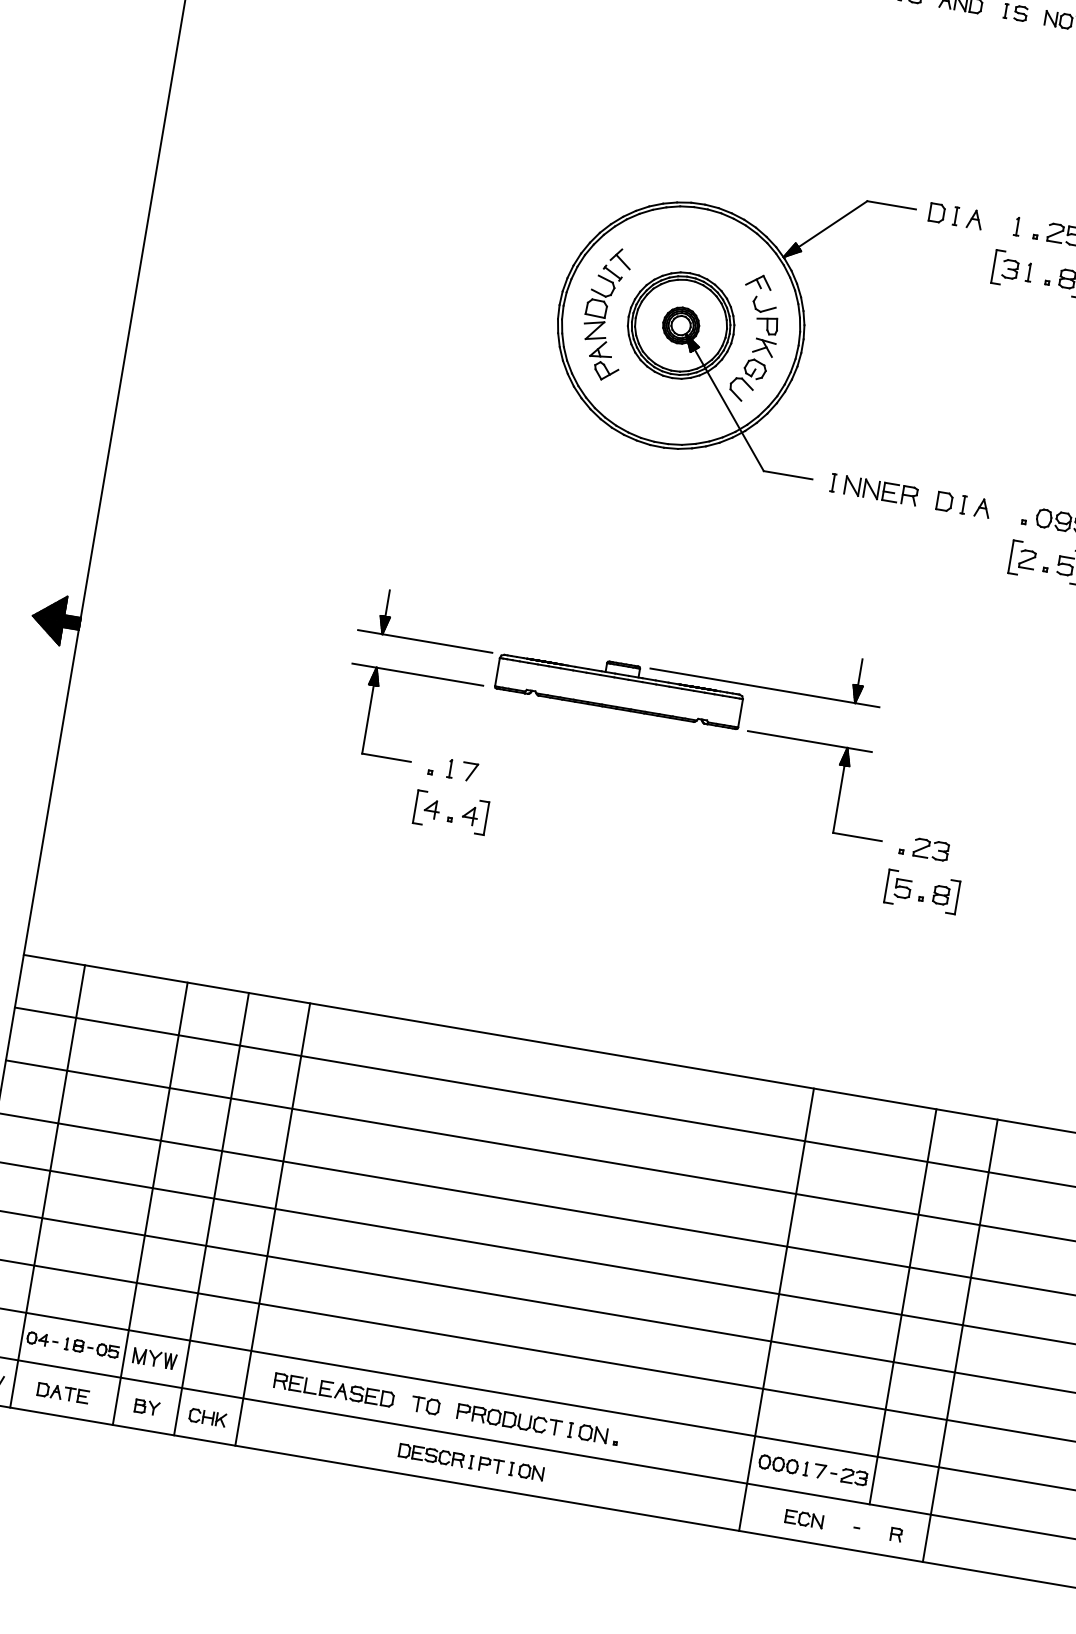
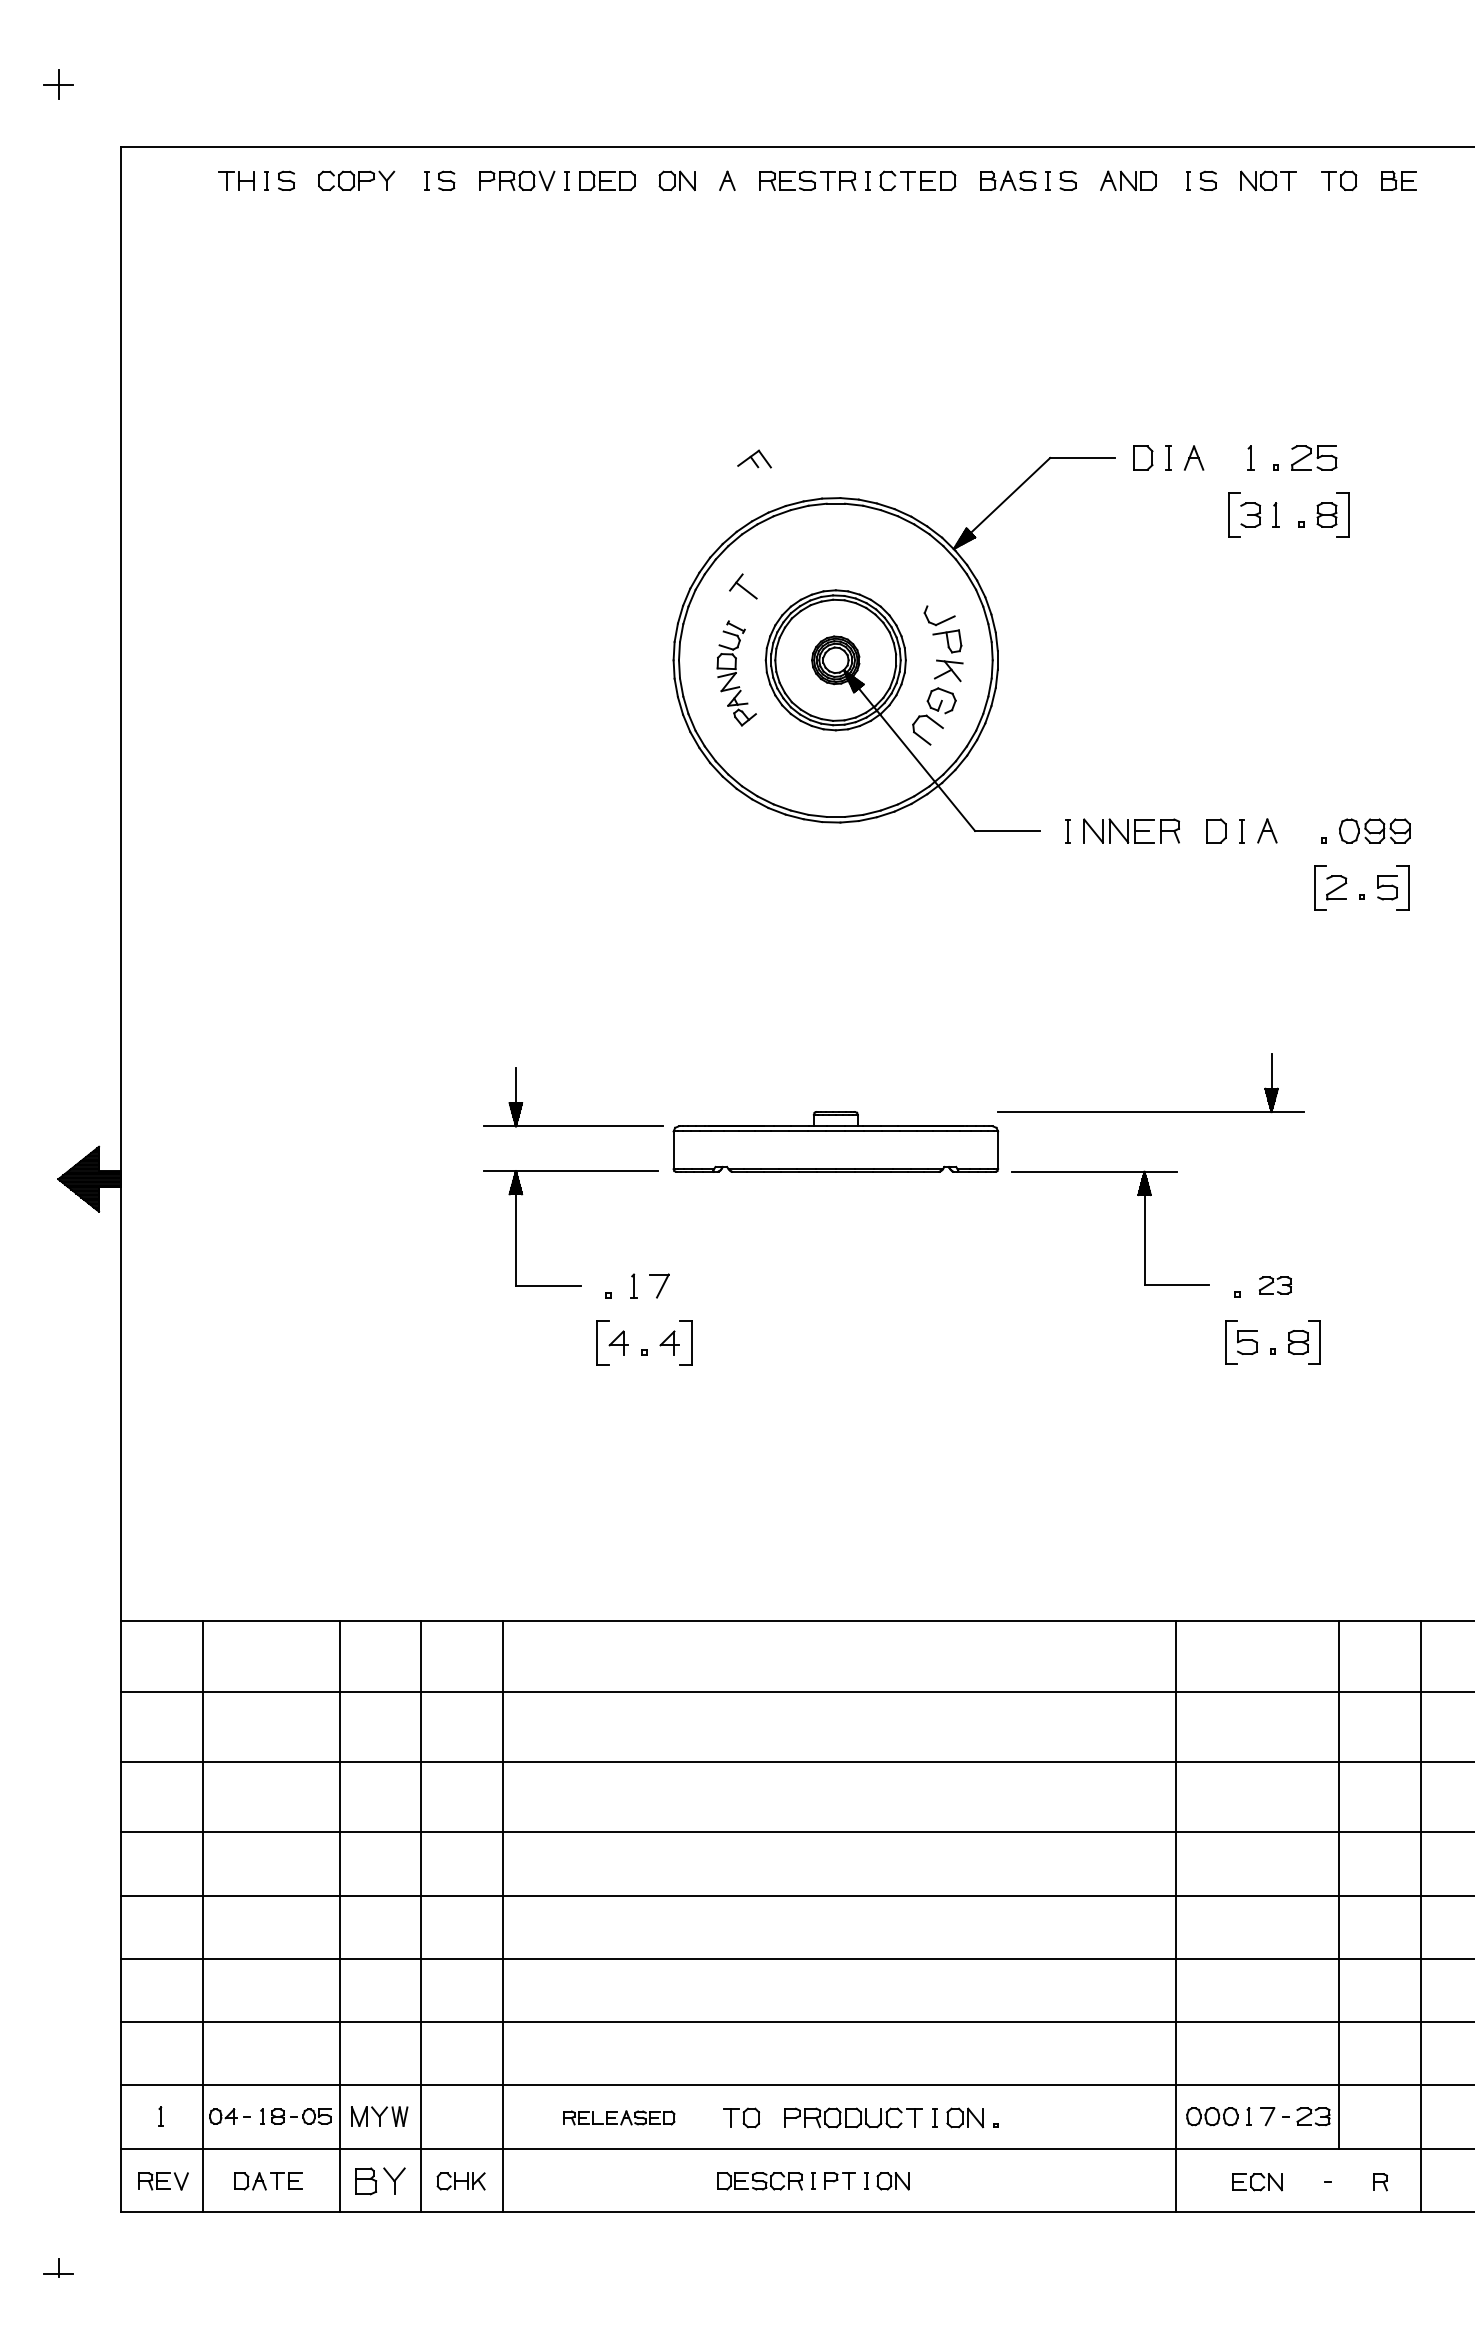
part: (759, 281) -> (754, 458), moved
part: (605, 322) -> (736, 673), size x0.7
part: (764, 687) -> (1150, 1111), moved
part: (931, 849) -> (1275, 1285), size x0.7
part: (334, 1389) -> (619, 2117), size x0.7
part: (147, 1407) -> (380, 2181), size x1.6

